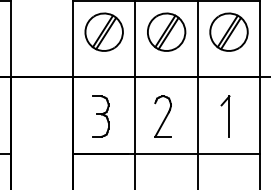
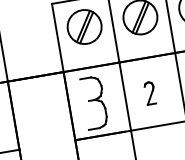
part: (100, 116) -> (94, 102), size x1.4
part: (162, 116) -> (149, 93), size x0.6

